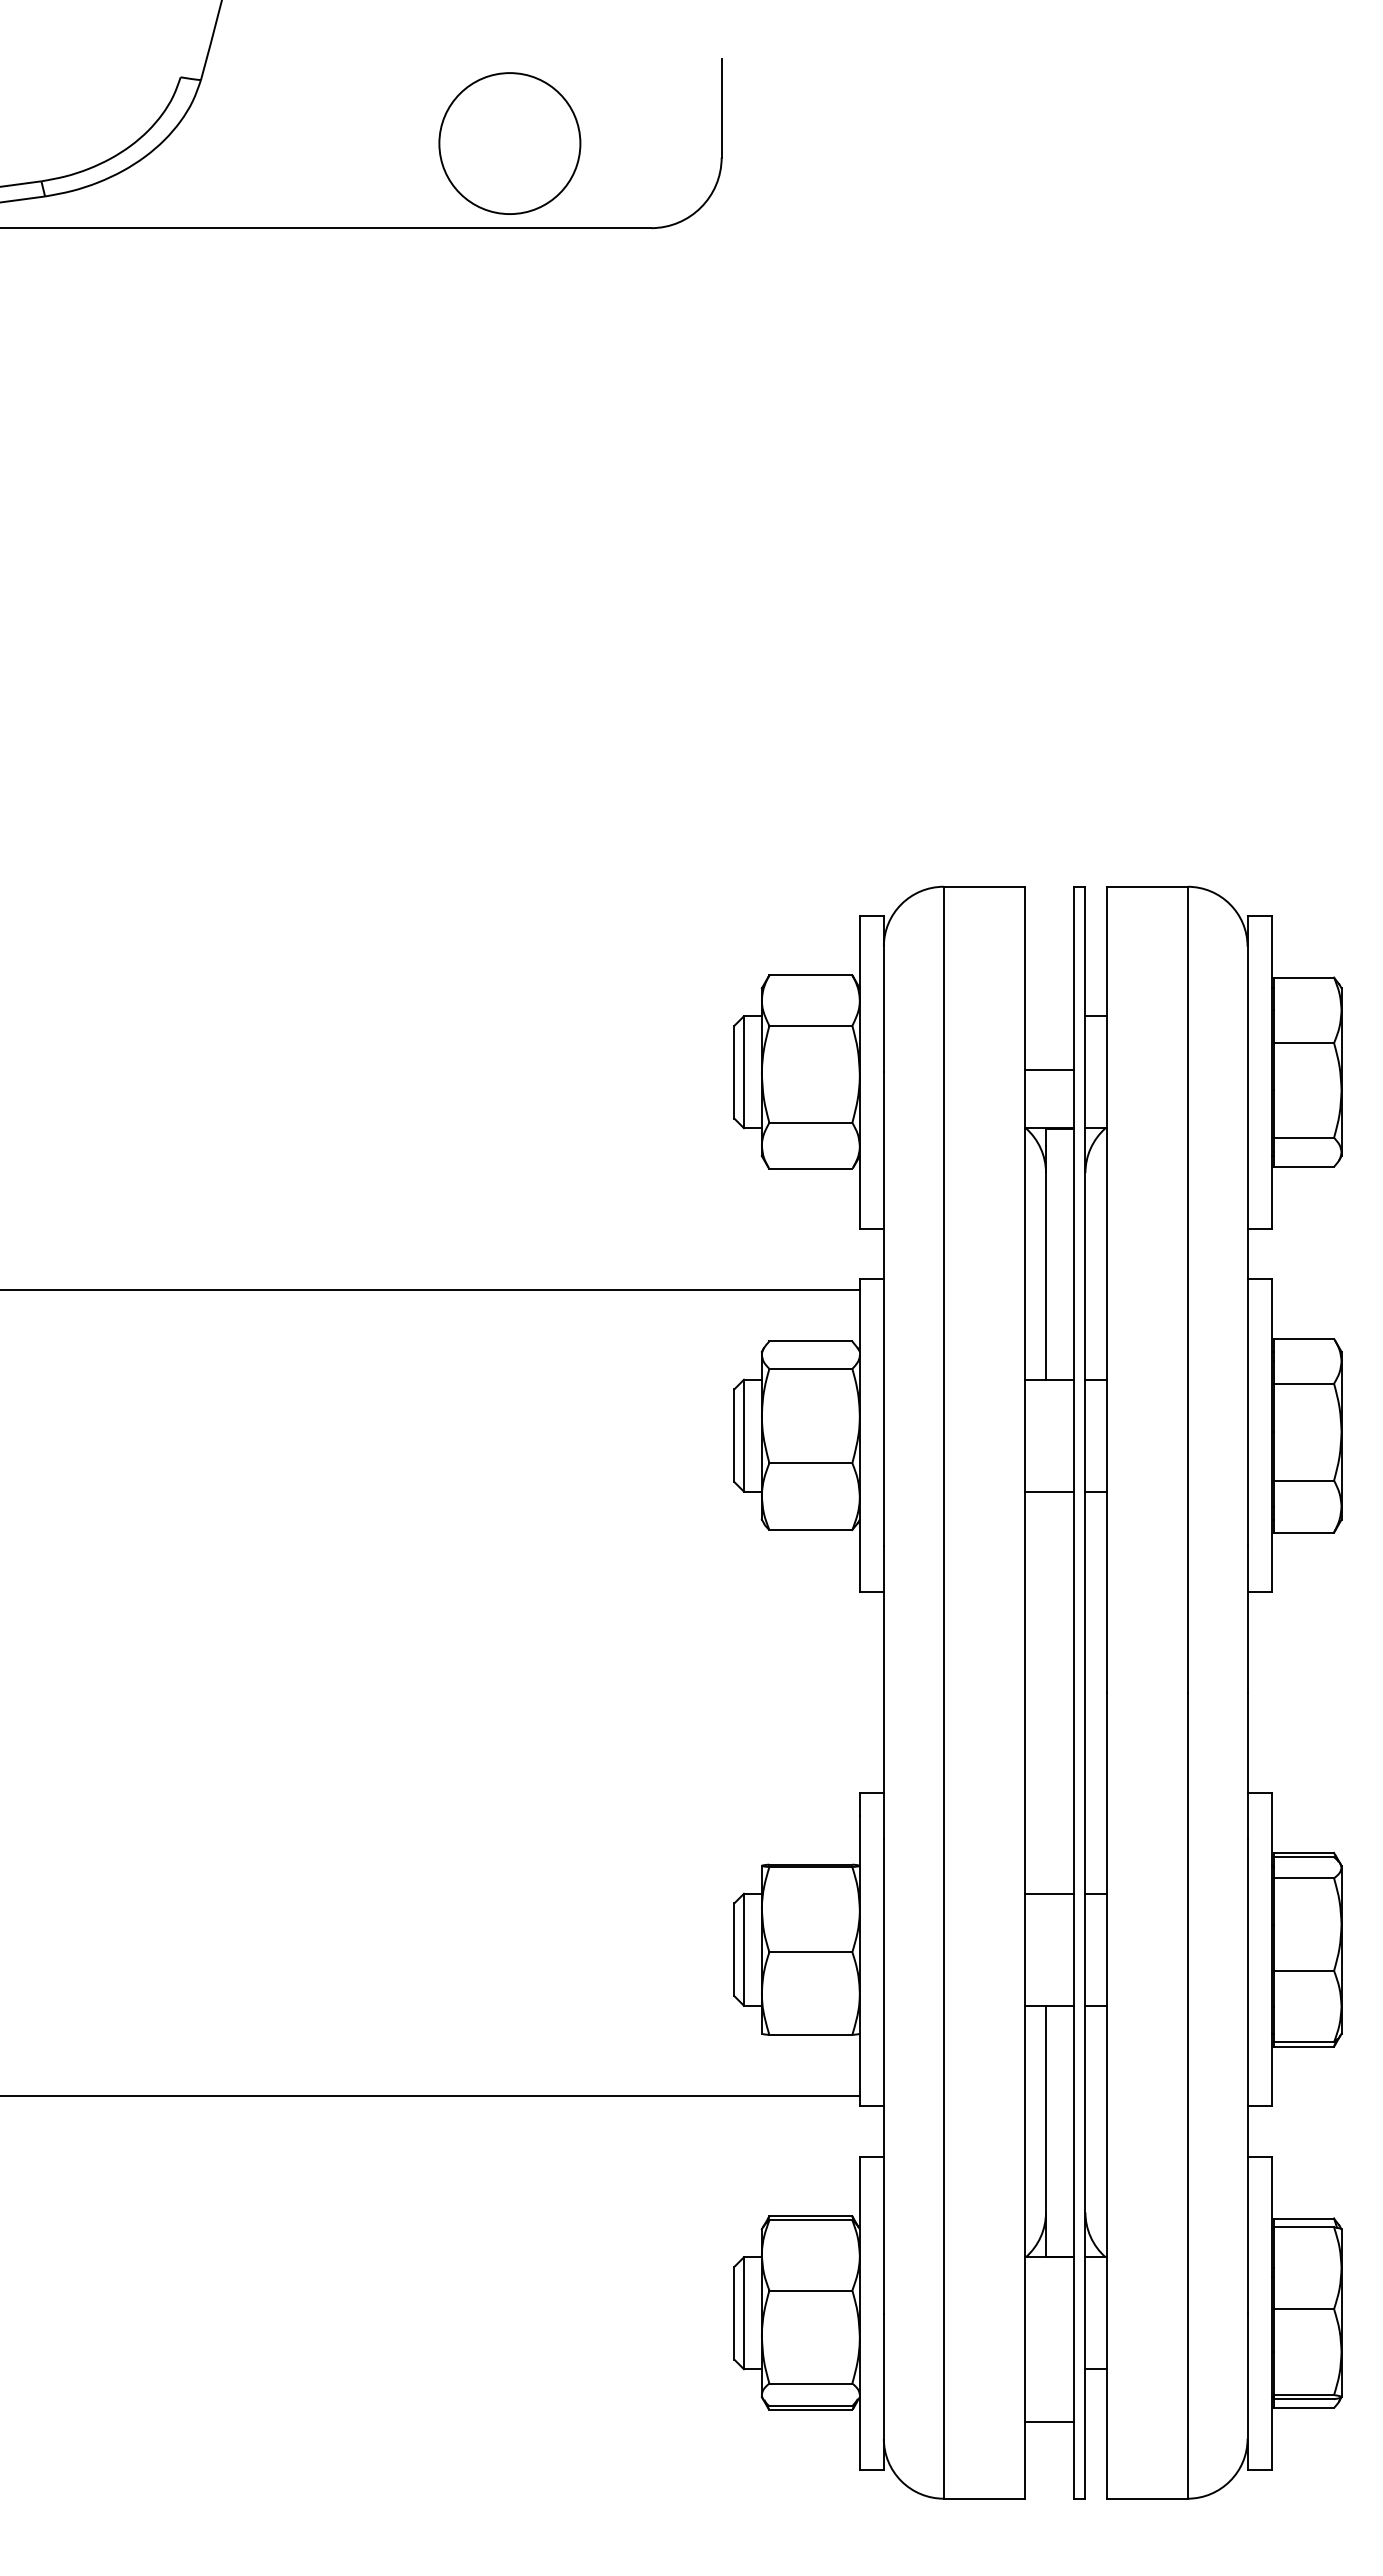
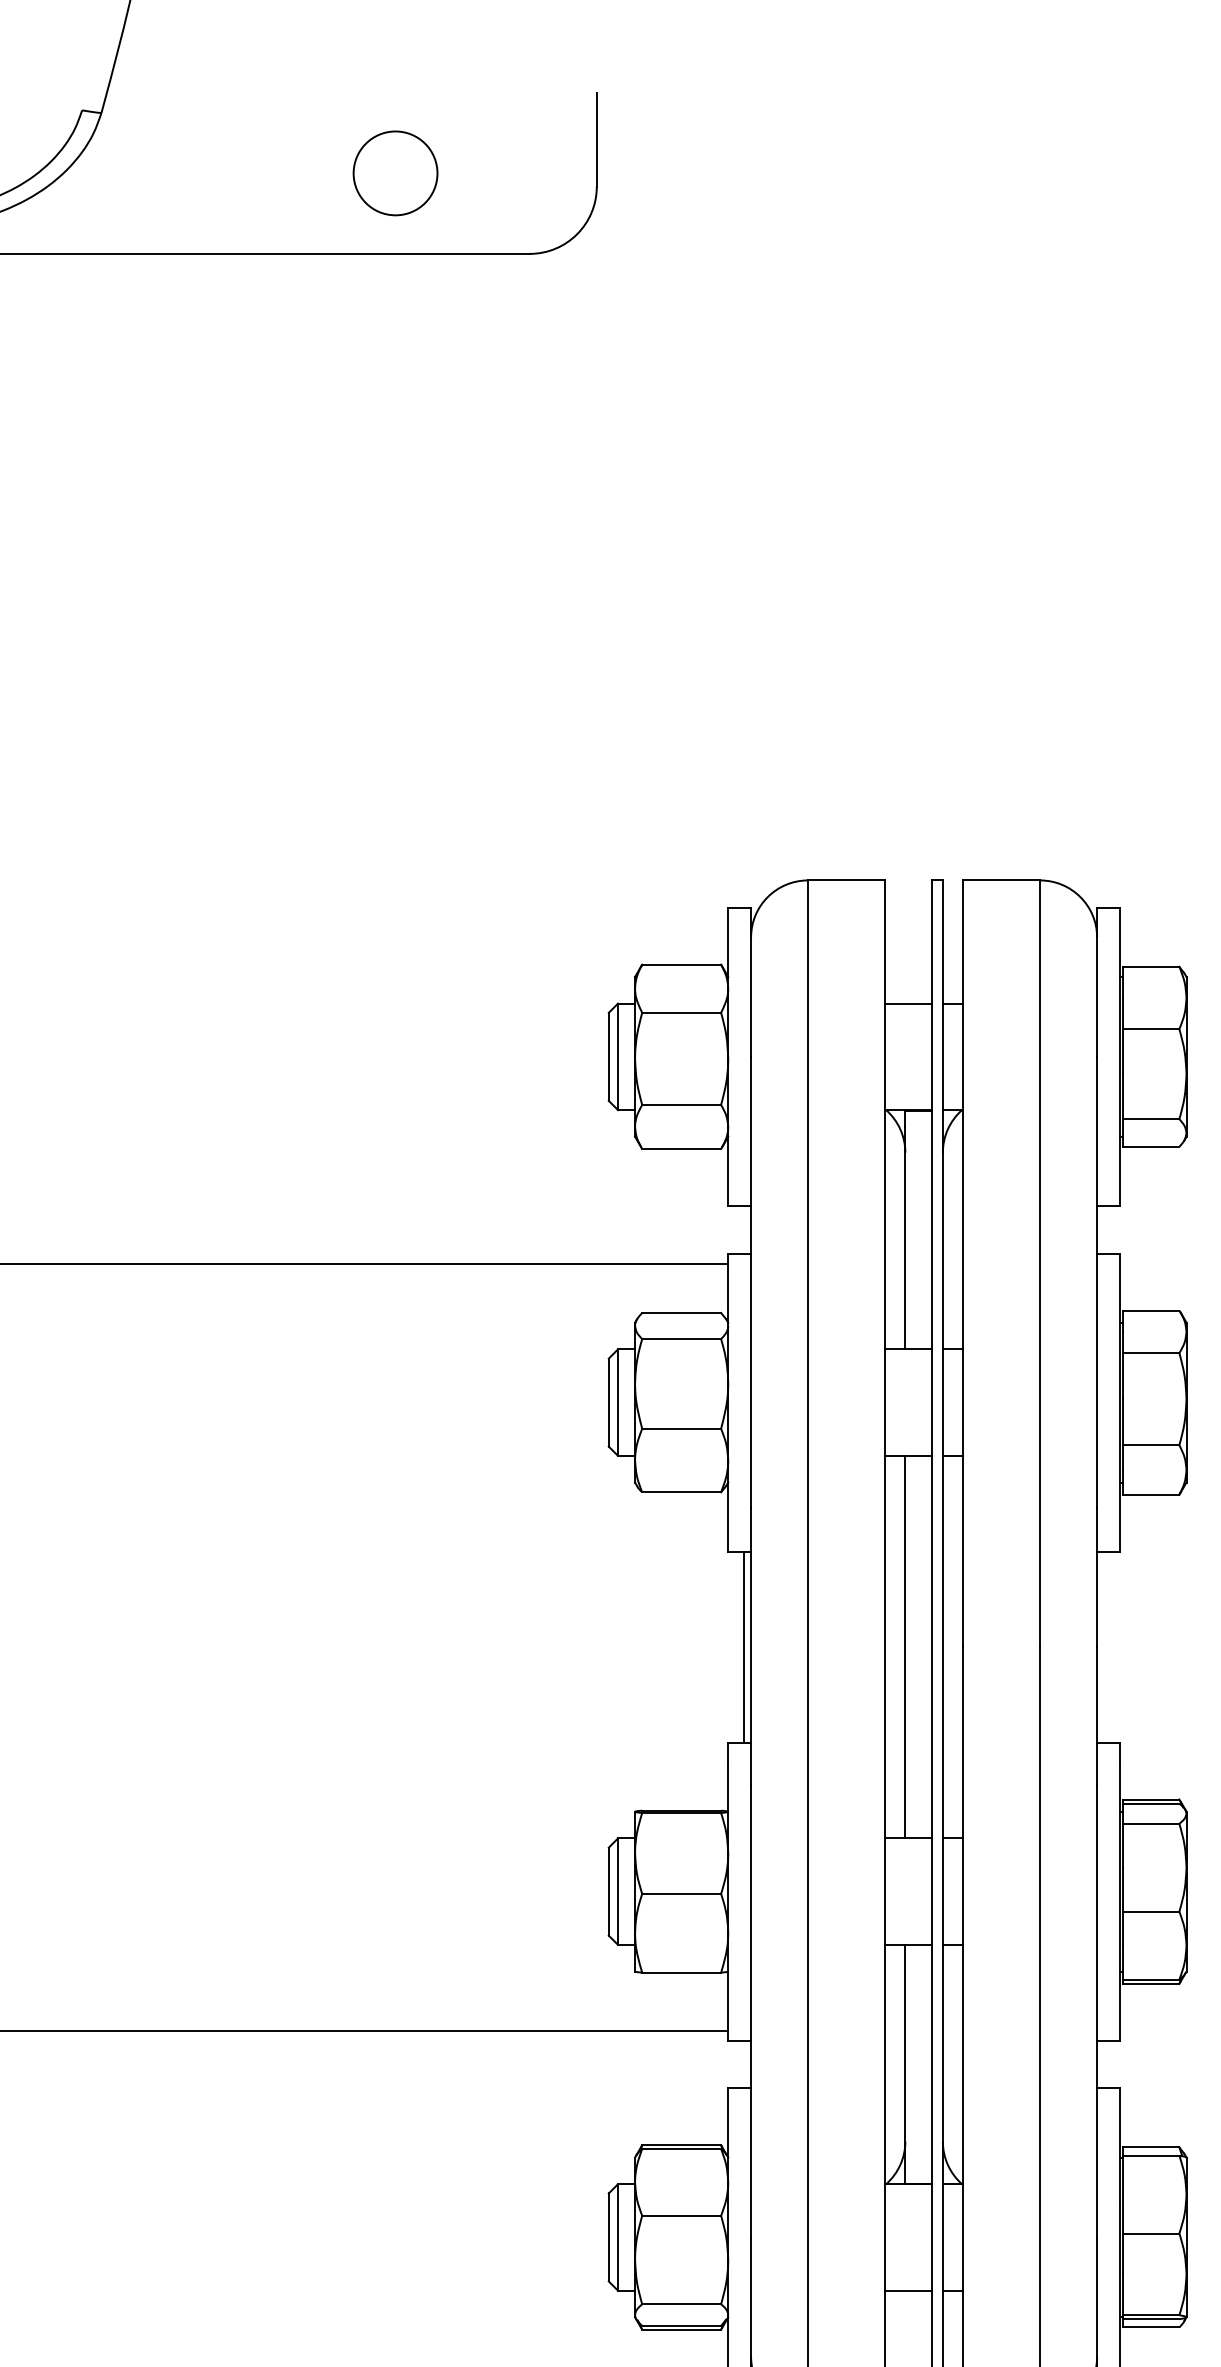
circle: (510, 143) -> (395, 173), size x0.62
line: (1049, 1070) -> (908, 1003), moved
line: (876, 1692) -> (744, 1646), added
line: (1046, 1692) -> (905, 1646), added
line: (1049, 2422) -> (908, 2290), moved

